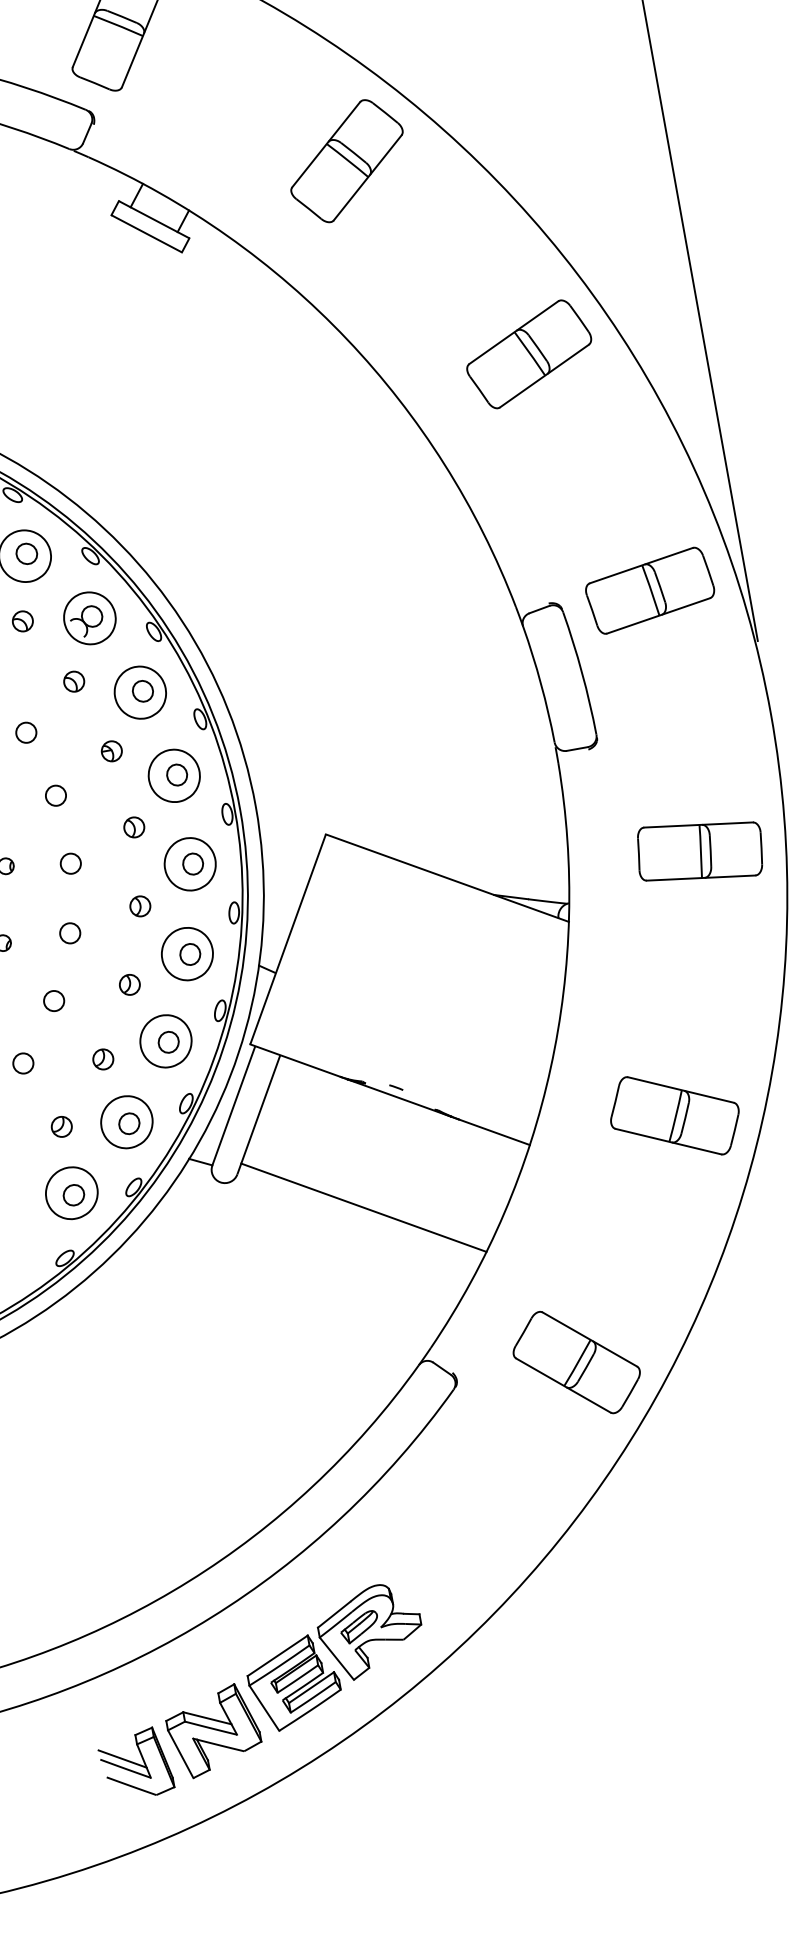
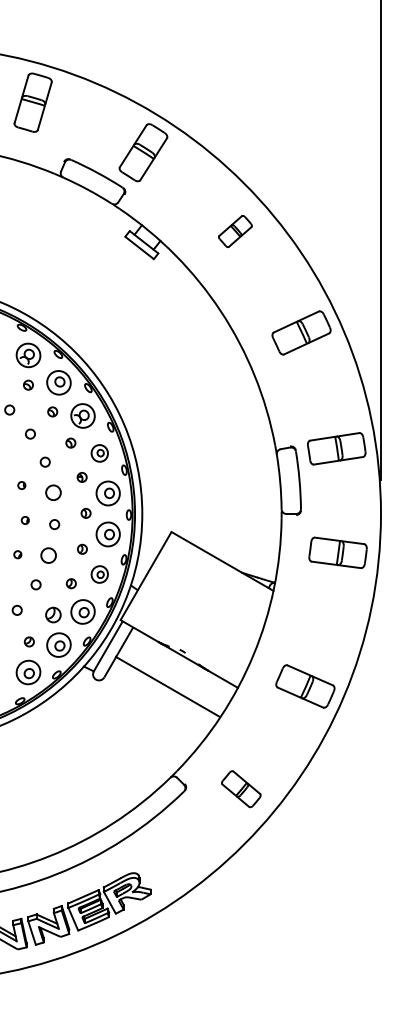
part: (347, 160) -> (235, 231), size x0.6
part: (139, 692) -> (99, 453), size x0.7
circle: (55, 794) -> (53, 492), size x1.6
part: (698, 850) -> (337, 552), moved
circle: (69, 932) -> (48, 555), size x1.6
part: (186, 954) -> (99, 574), size x0.7
part: (103, 1058) -> (53, 614), size x1.6
line: (361, 1207) -> (166, 686), moved
part: (574, 1361) -> (240, 788), size x0.7

